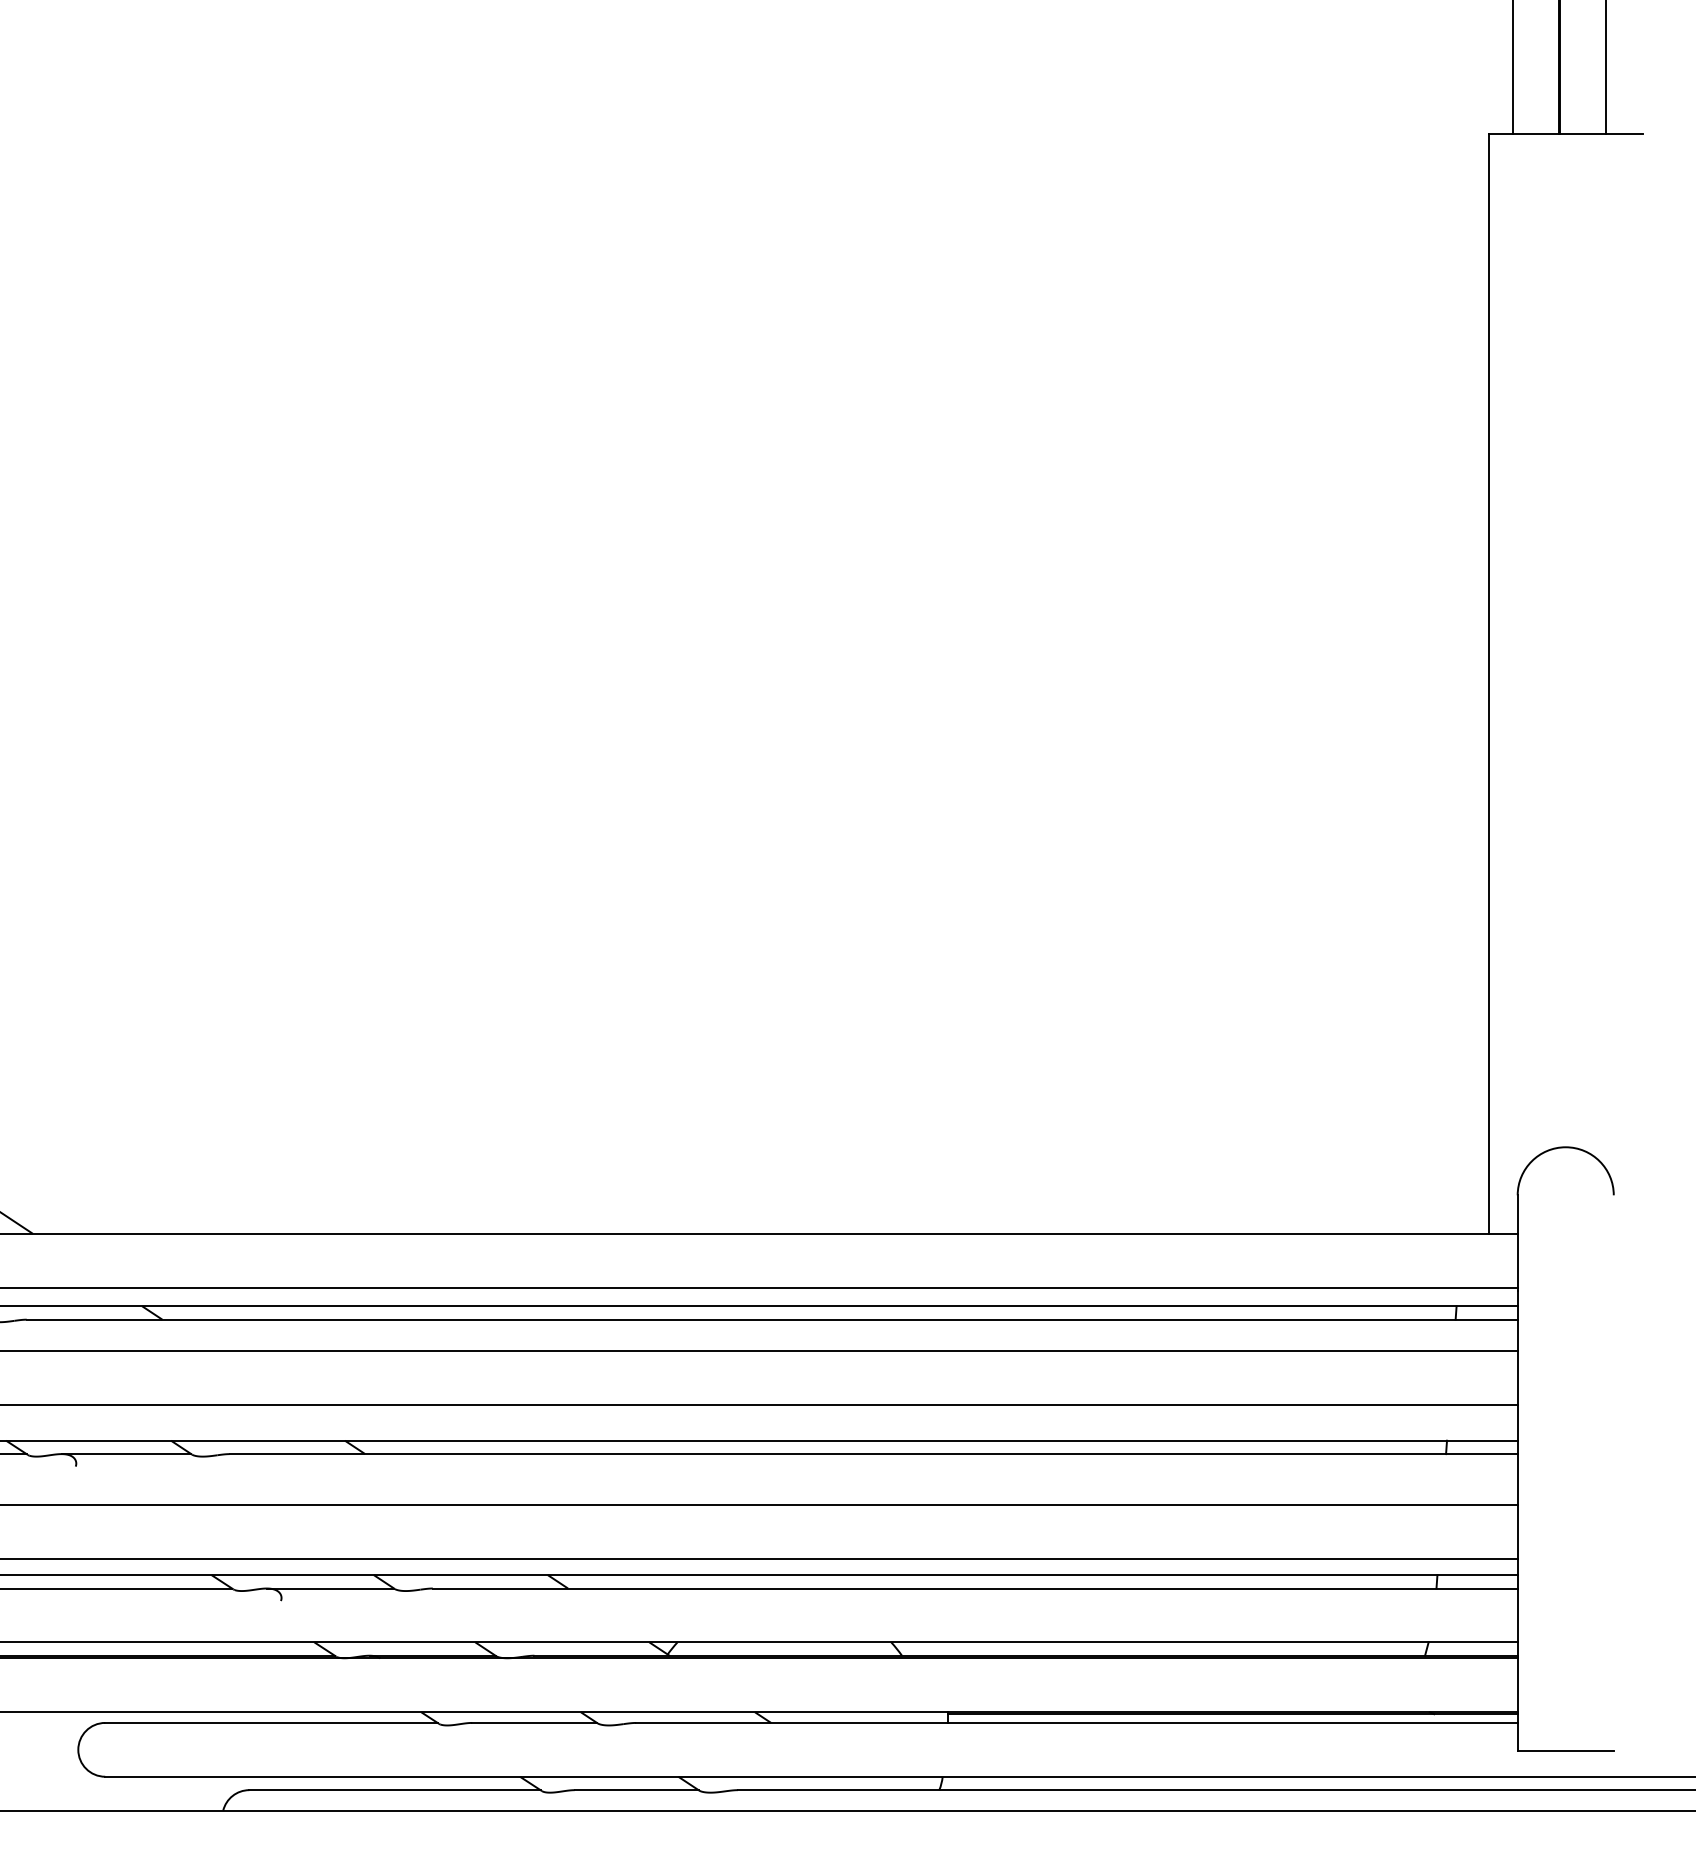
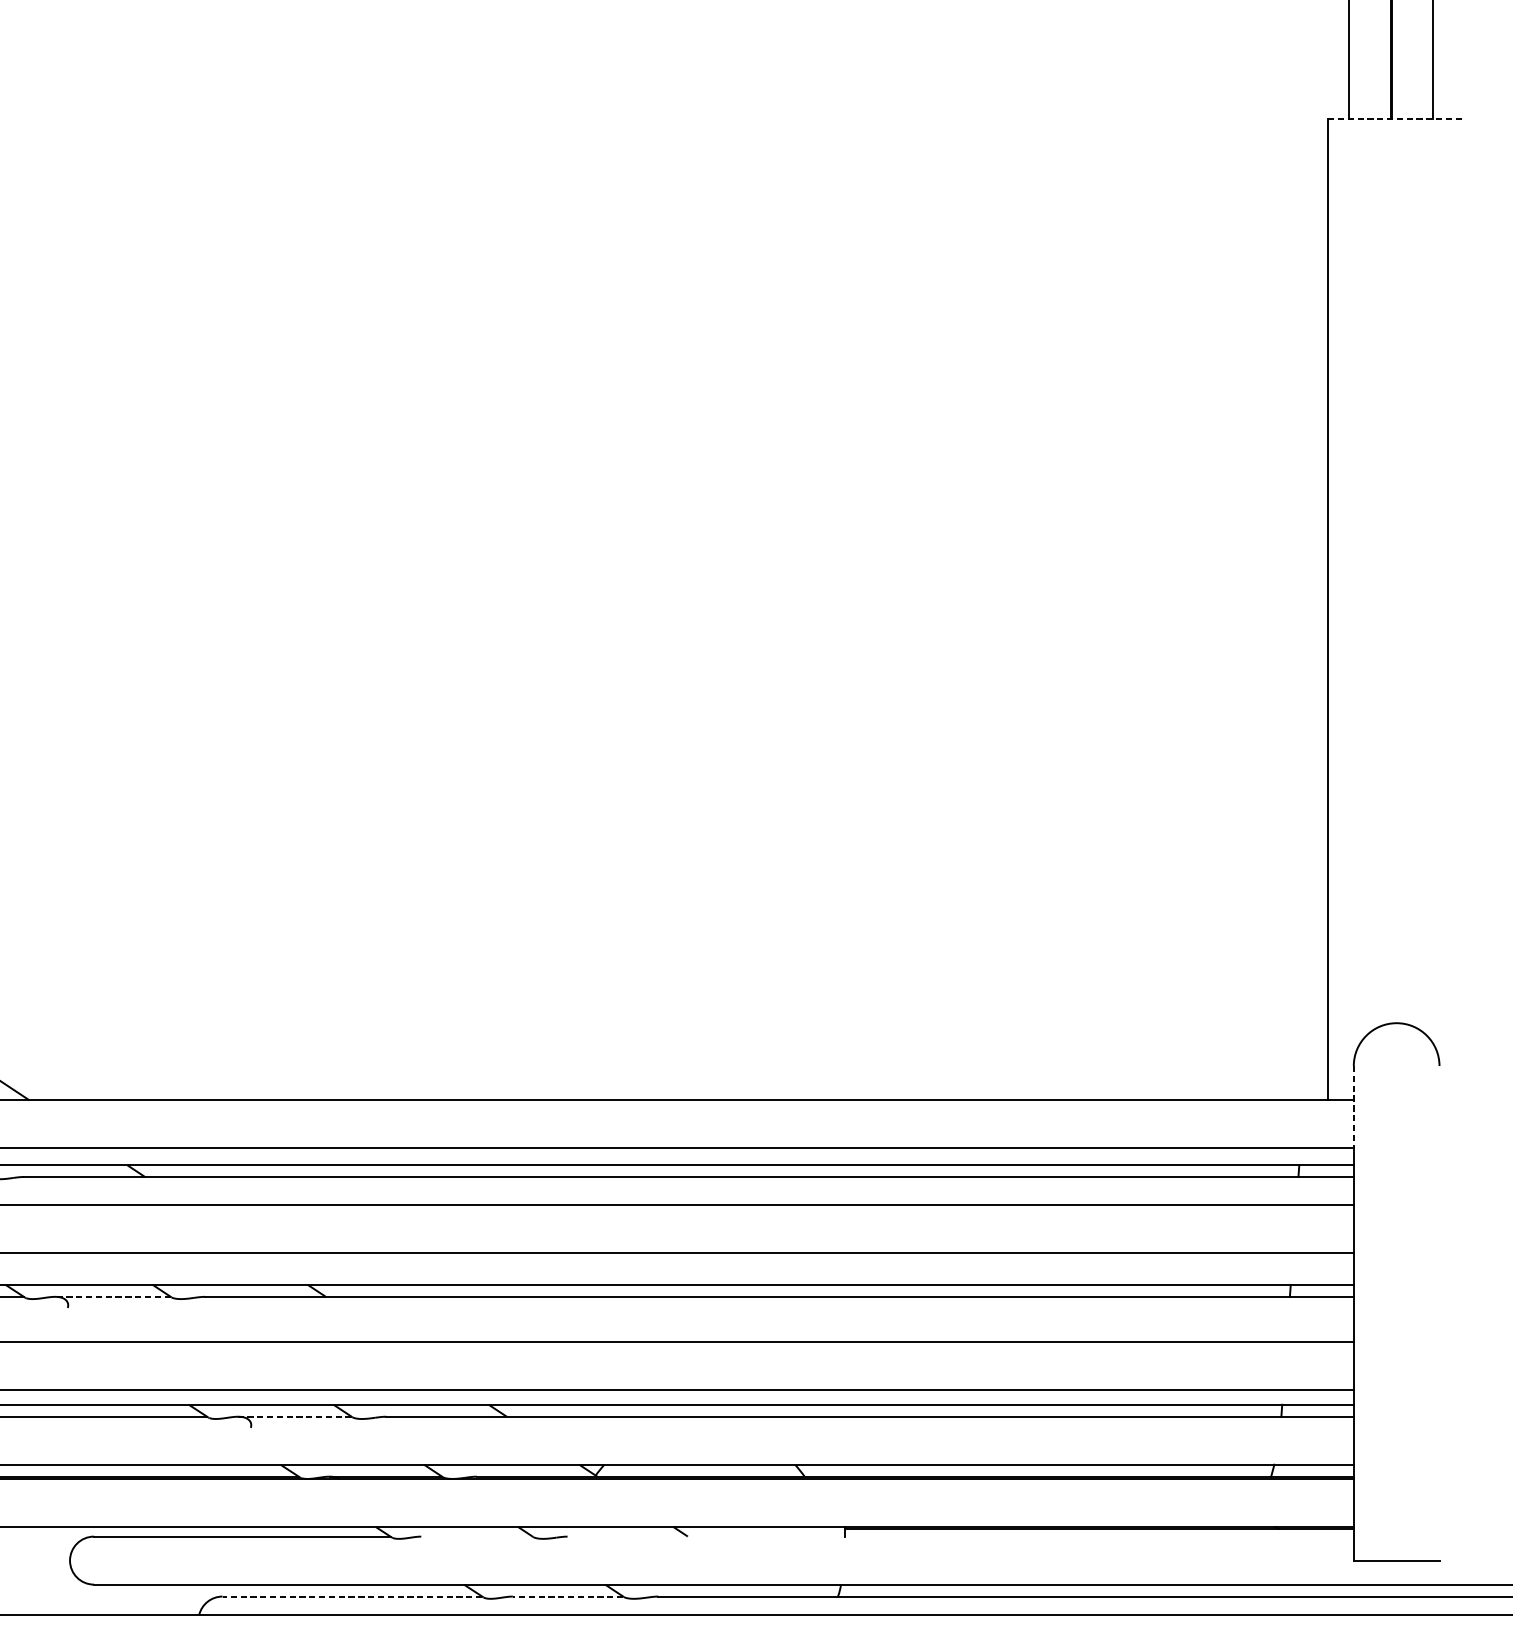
line: (1565, 133) -> (1396, 119), solid -> dashed
line: (1517, 1243) -> (1353, 1109), solid -> dashed
line: (126, 1454) -> (112, 1297), solid -> dashed
line: (330, 1588) -> (294, 1416), solid -> dashed
line: (534, 1722) -> (476, 1536), removed
line: (1076, 1722) -> (960, 1536), removed
line: (394, 1790) -> (352, 1596), solid -> dashed
line: (636, 1790) -> (567, 1596), solid -> dashed

